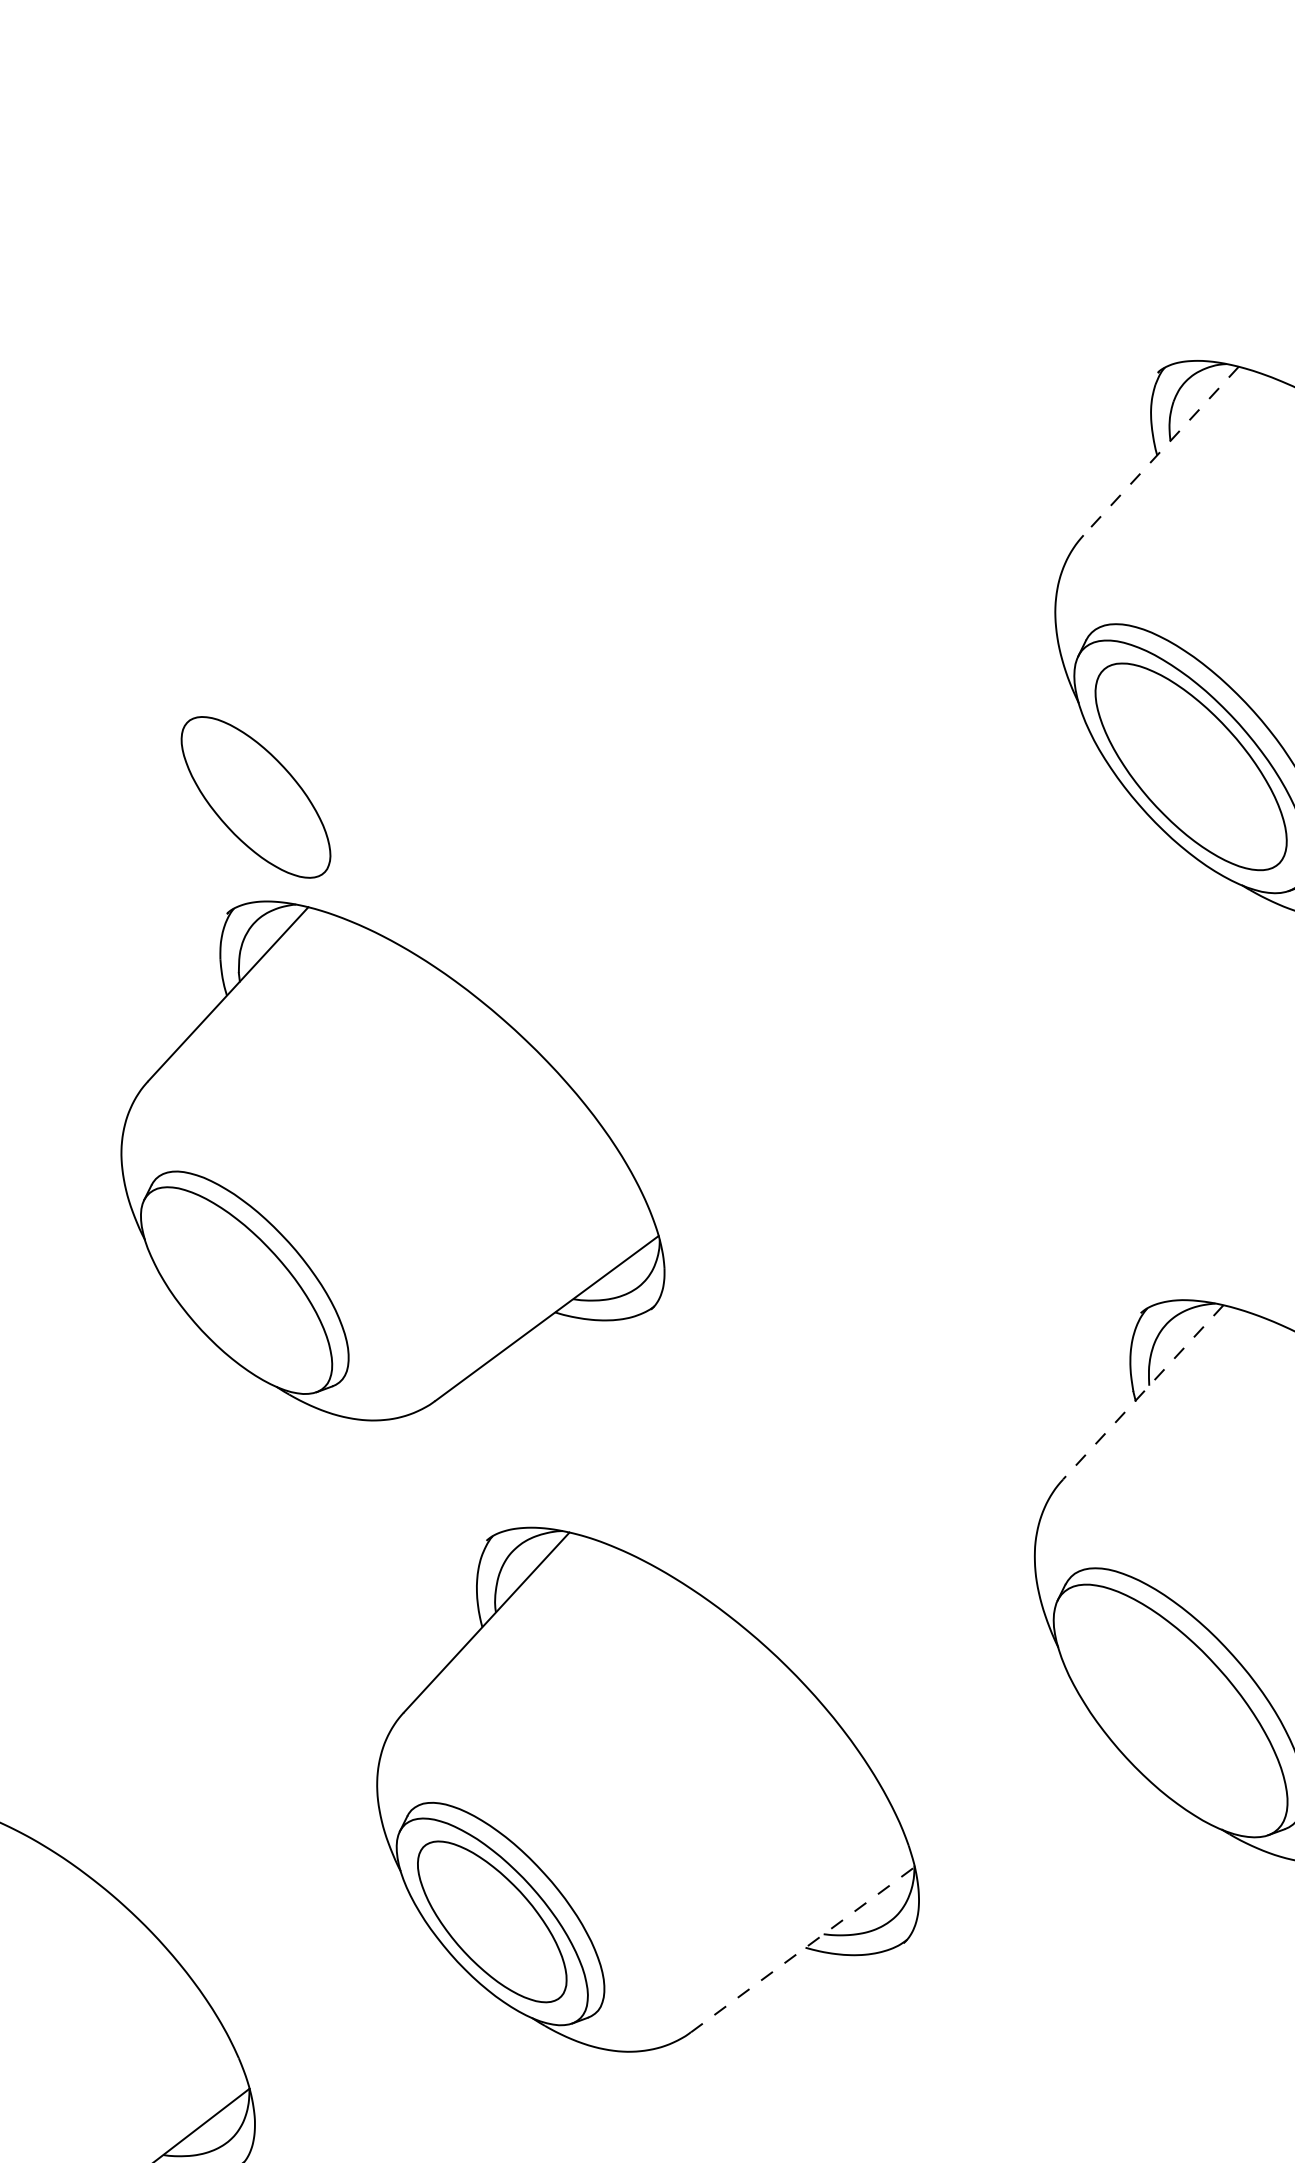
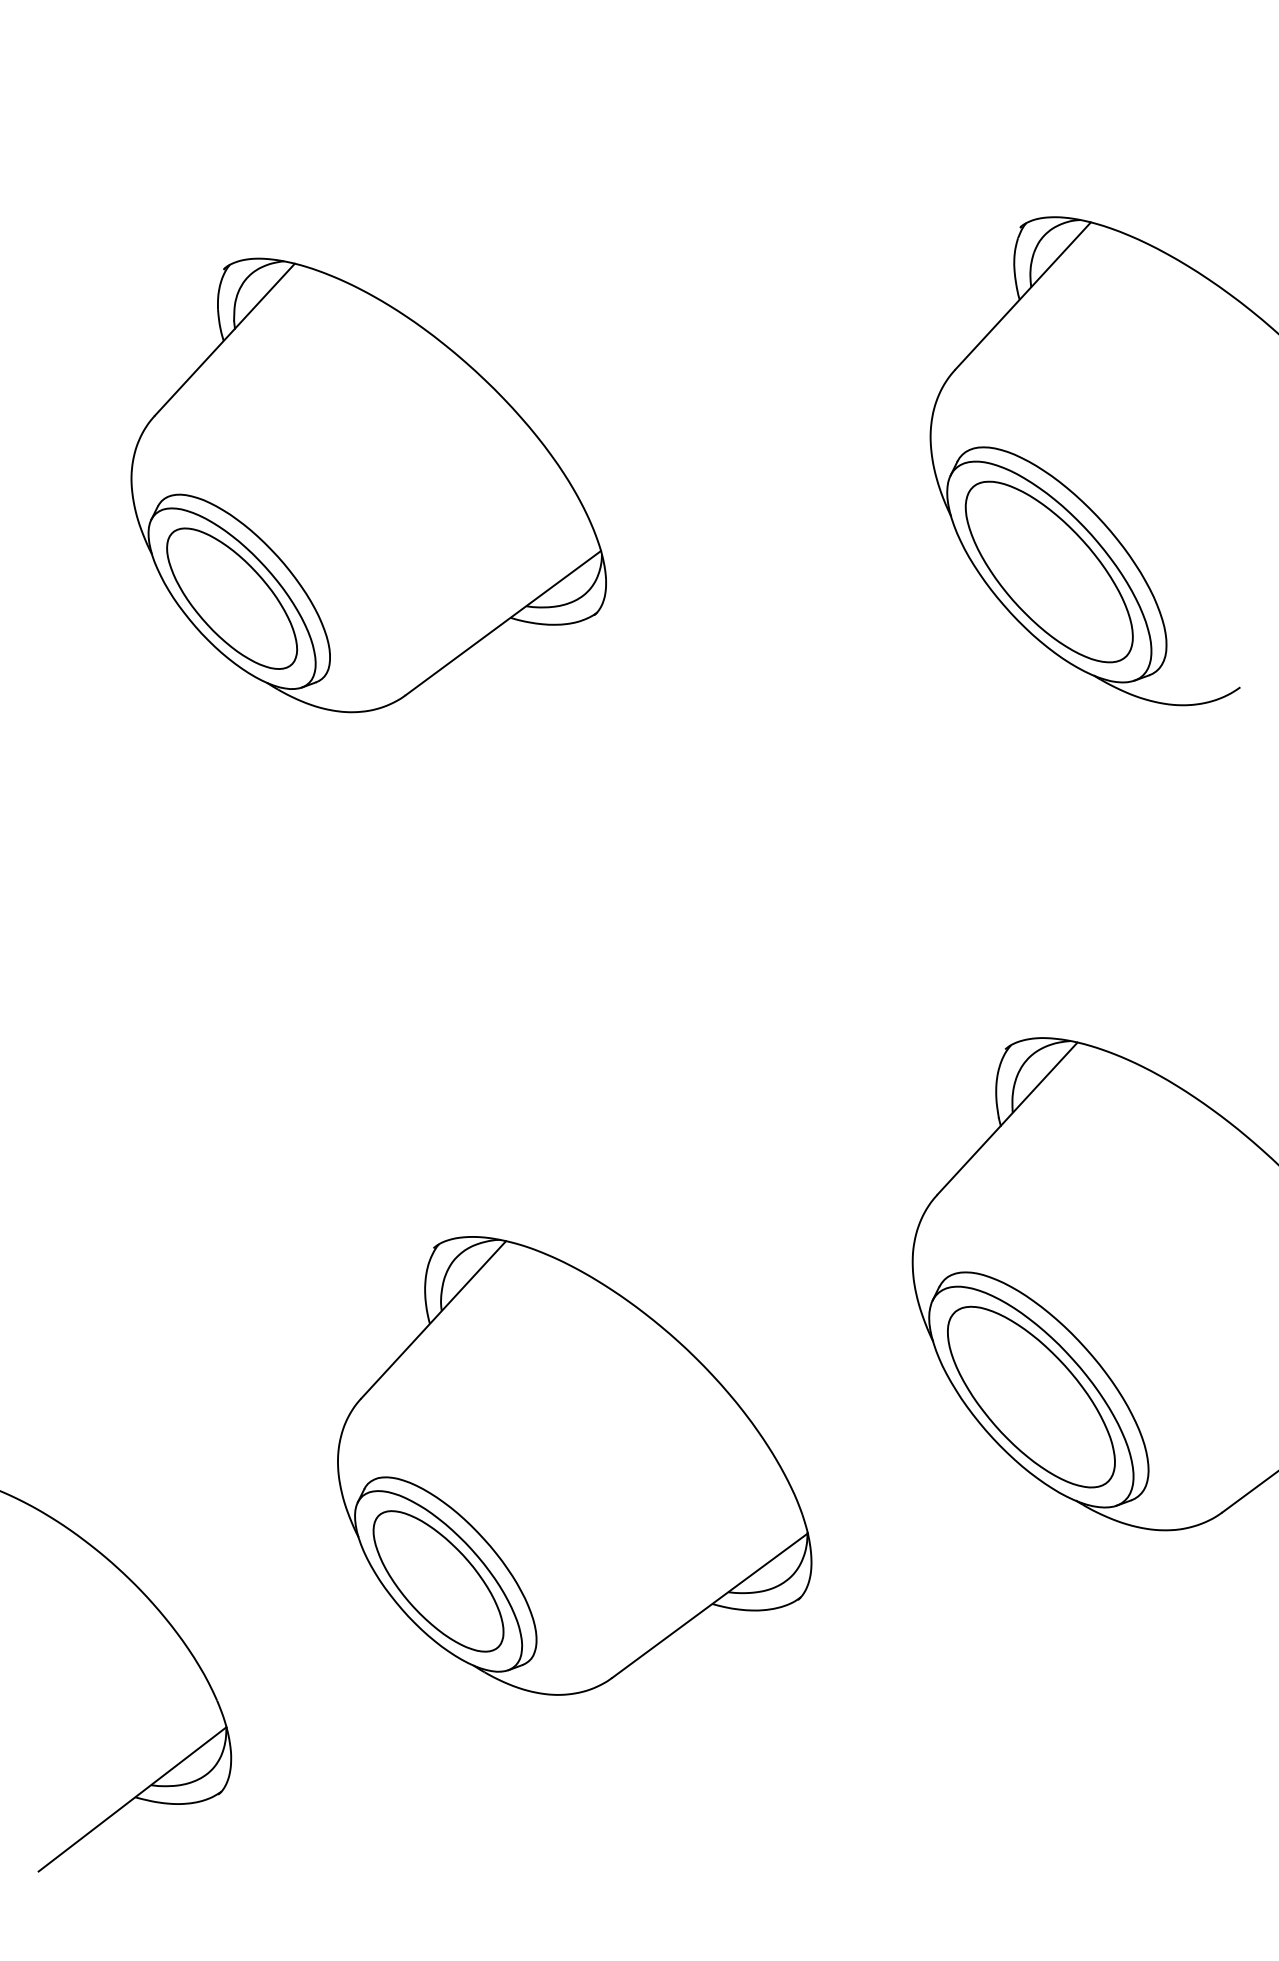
line: (1160, 451) -> (1022, 296), dashed -> solid
part: (392, 1161) -> (368, 485), moved
line: (1143, 1393) -> (1007, 1119), dashed -> solid
part: (1170, 1710) -> (1031, 1396), added
line: (803, 1949) -> (710, 1605), dashed -> solid

